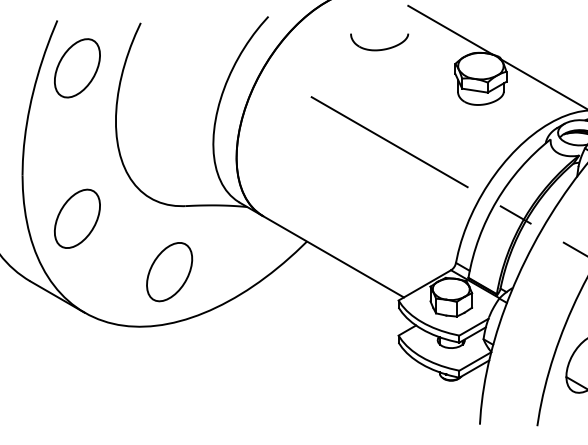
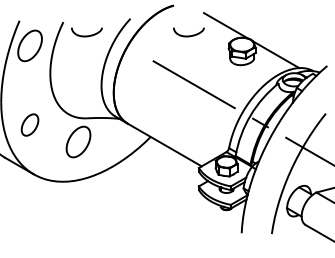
part: (184, 42) -> (86, 32), added
part: (76, 217) -> (29, 124), size x0.7
part: (169, 271) -> (78, 141), moved

